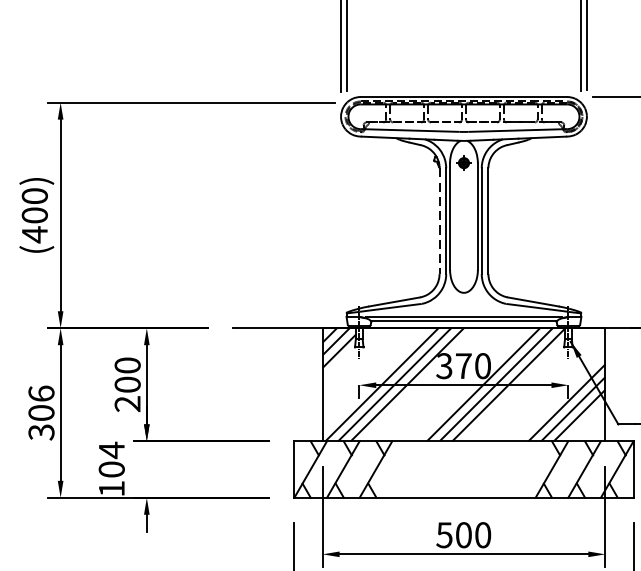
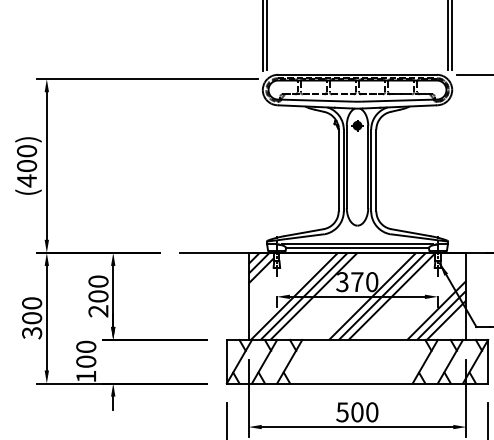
line: (439, 221) -> (338, 170), dashed -> solid
text: (42, 393) -> (32, 303), 306 -> 300
text: (112, 449) -> (86, 346), 104 -> 100

